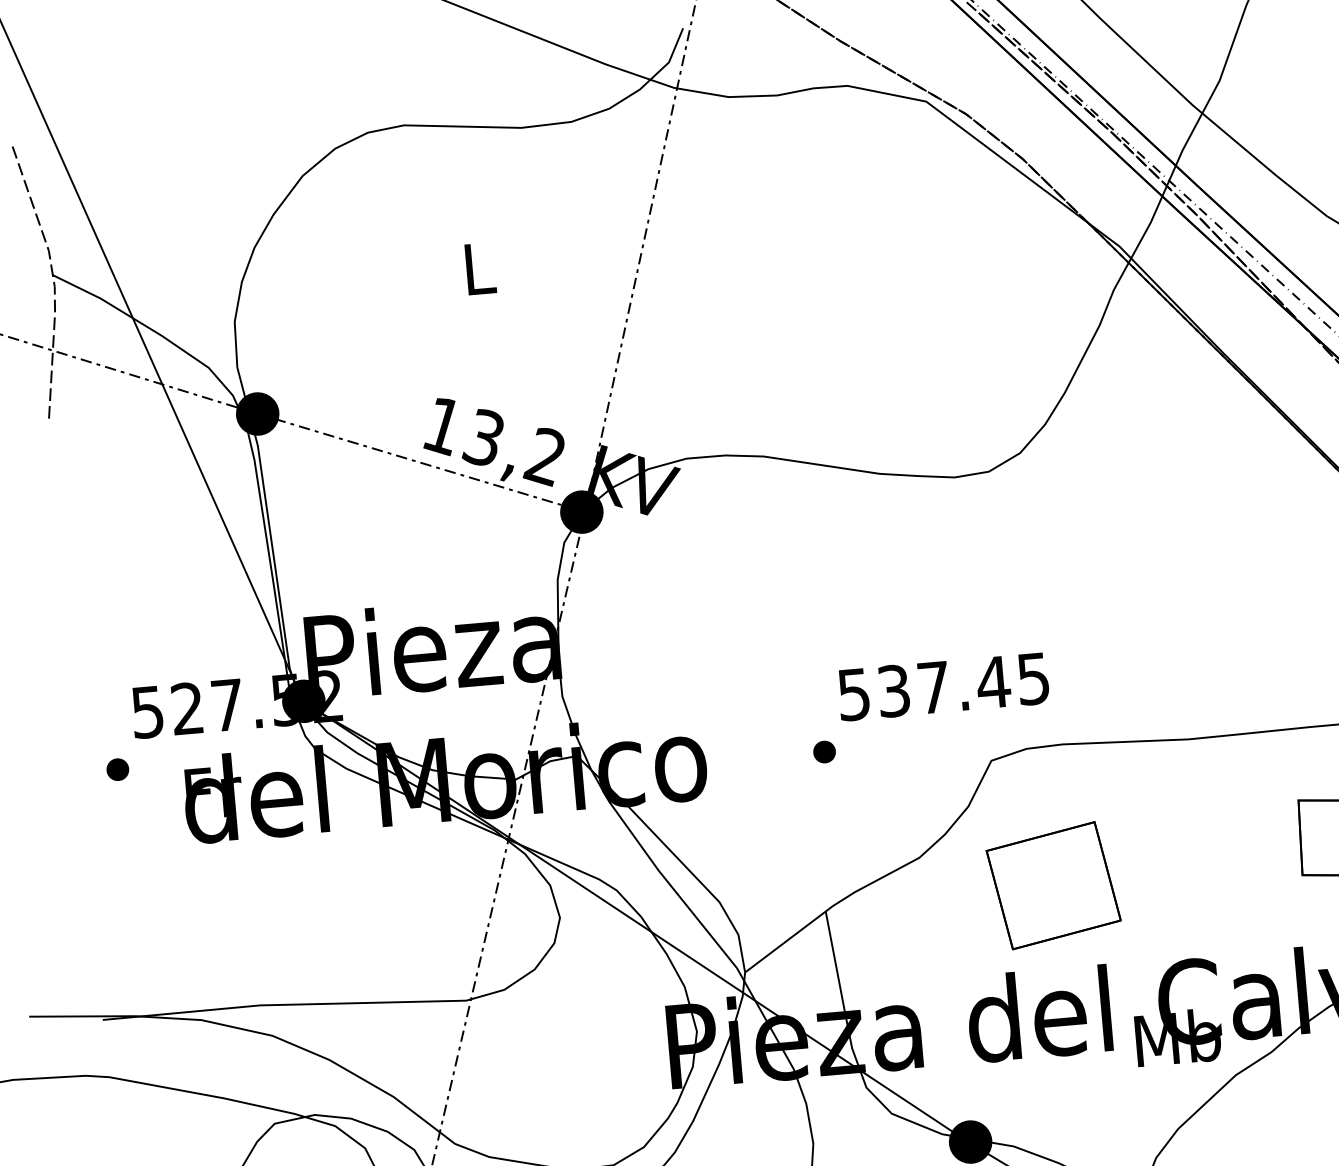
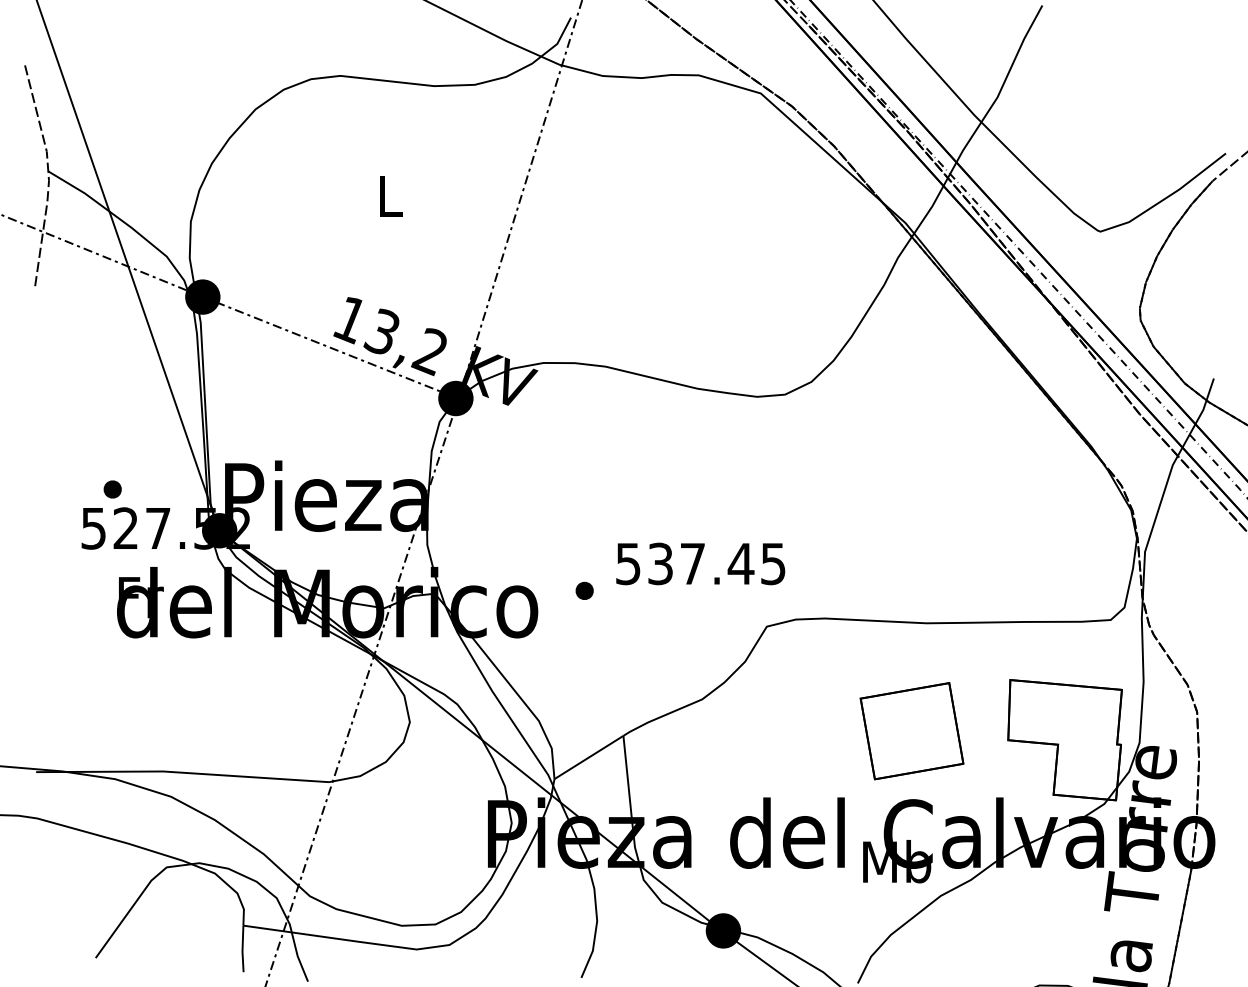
text: (943, 686) -> (700, 563), moved
part: (824, 751) -> (584, 590), moved
part: (117, 769) -> (112, 489), moved
part: (1053, 886) -> (911, 731), moved

